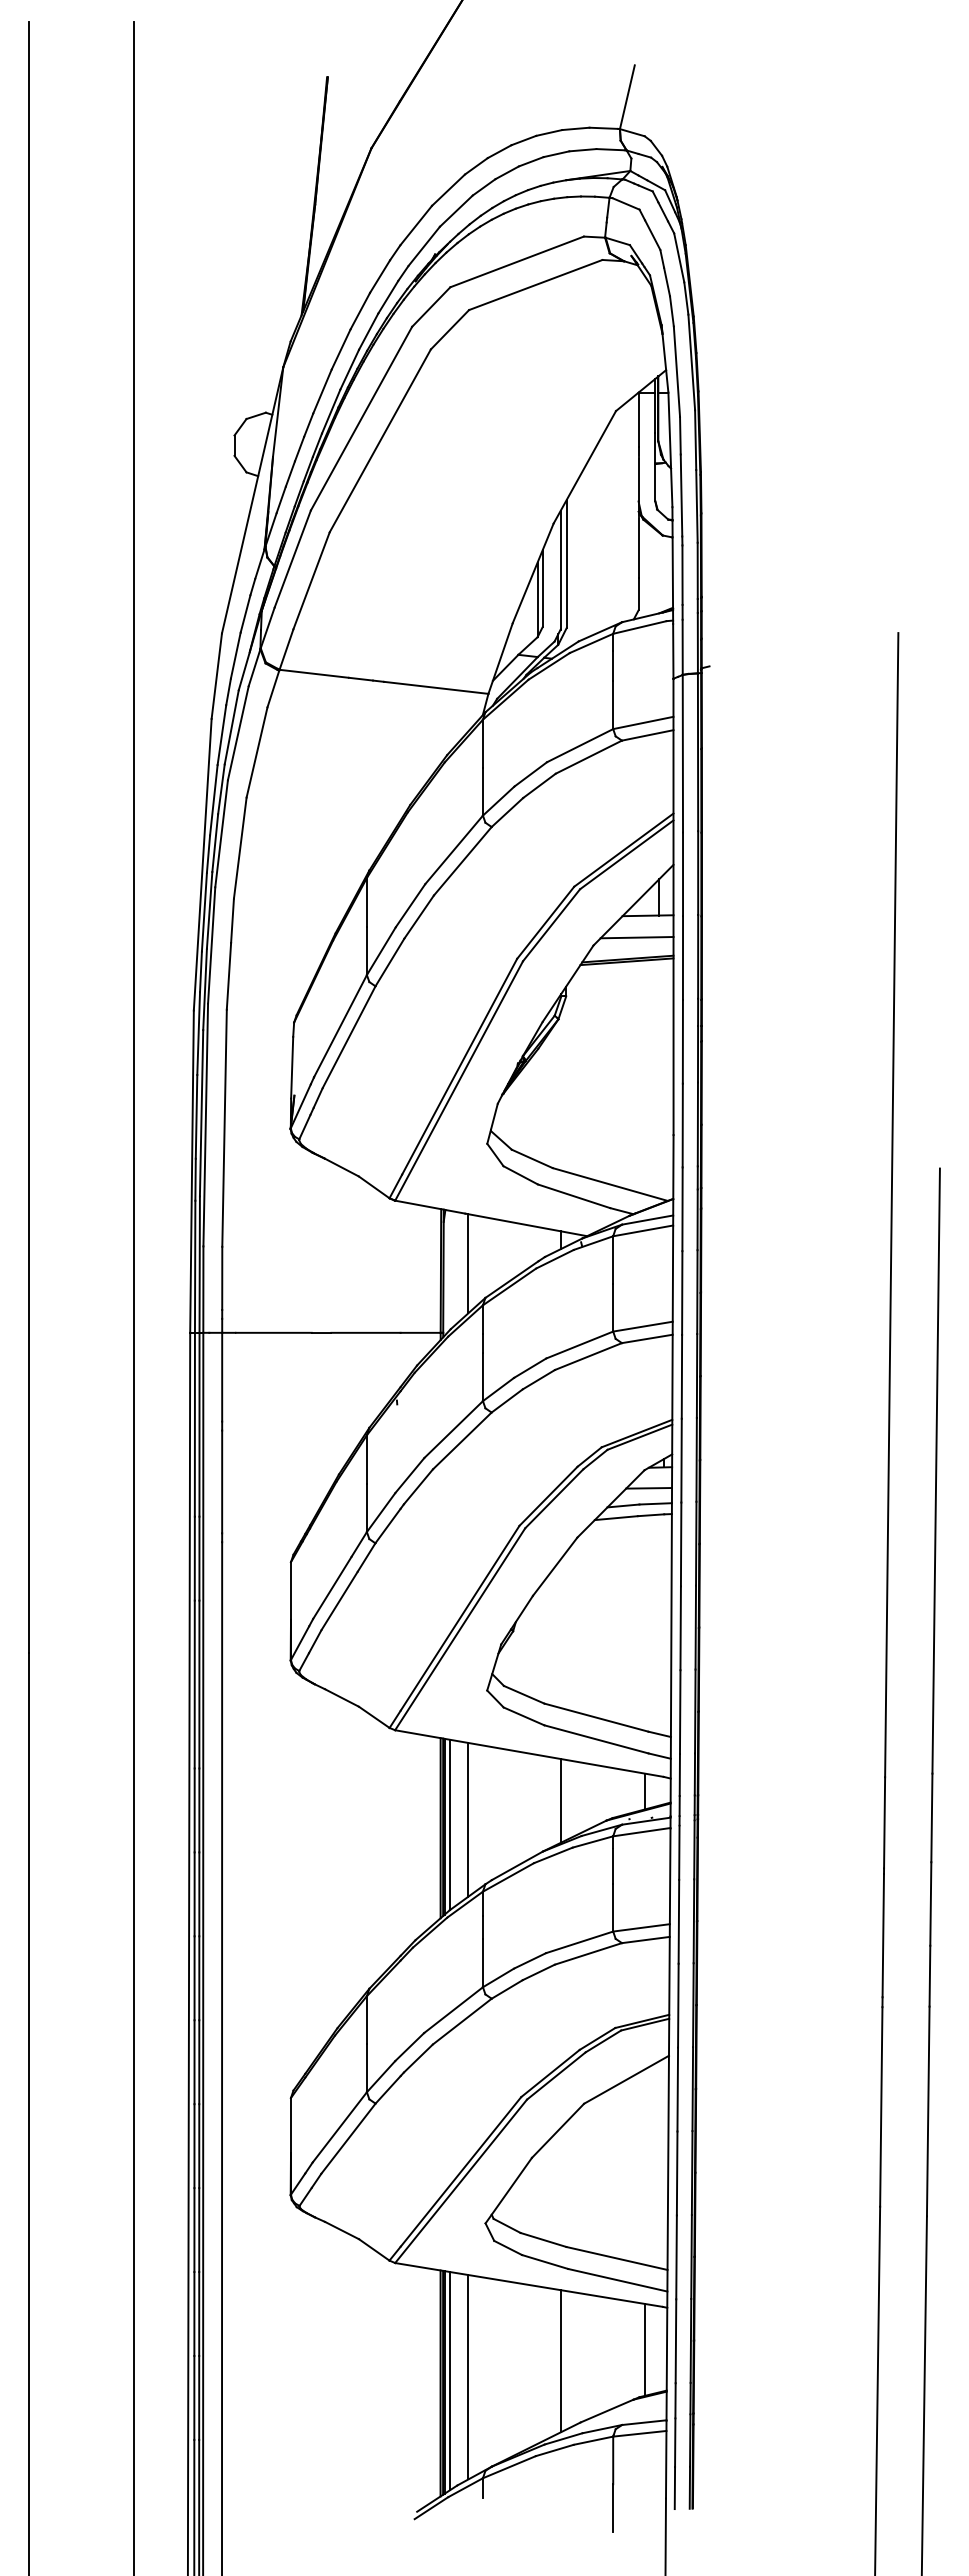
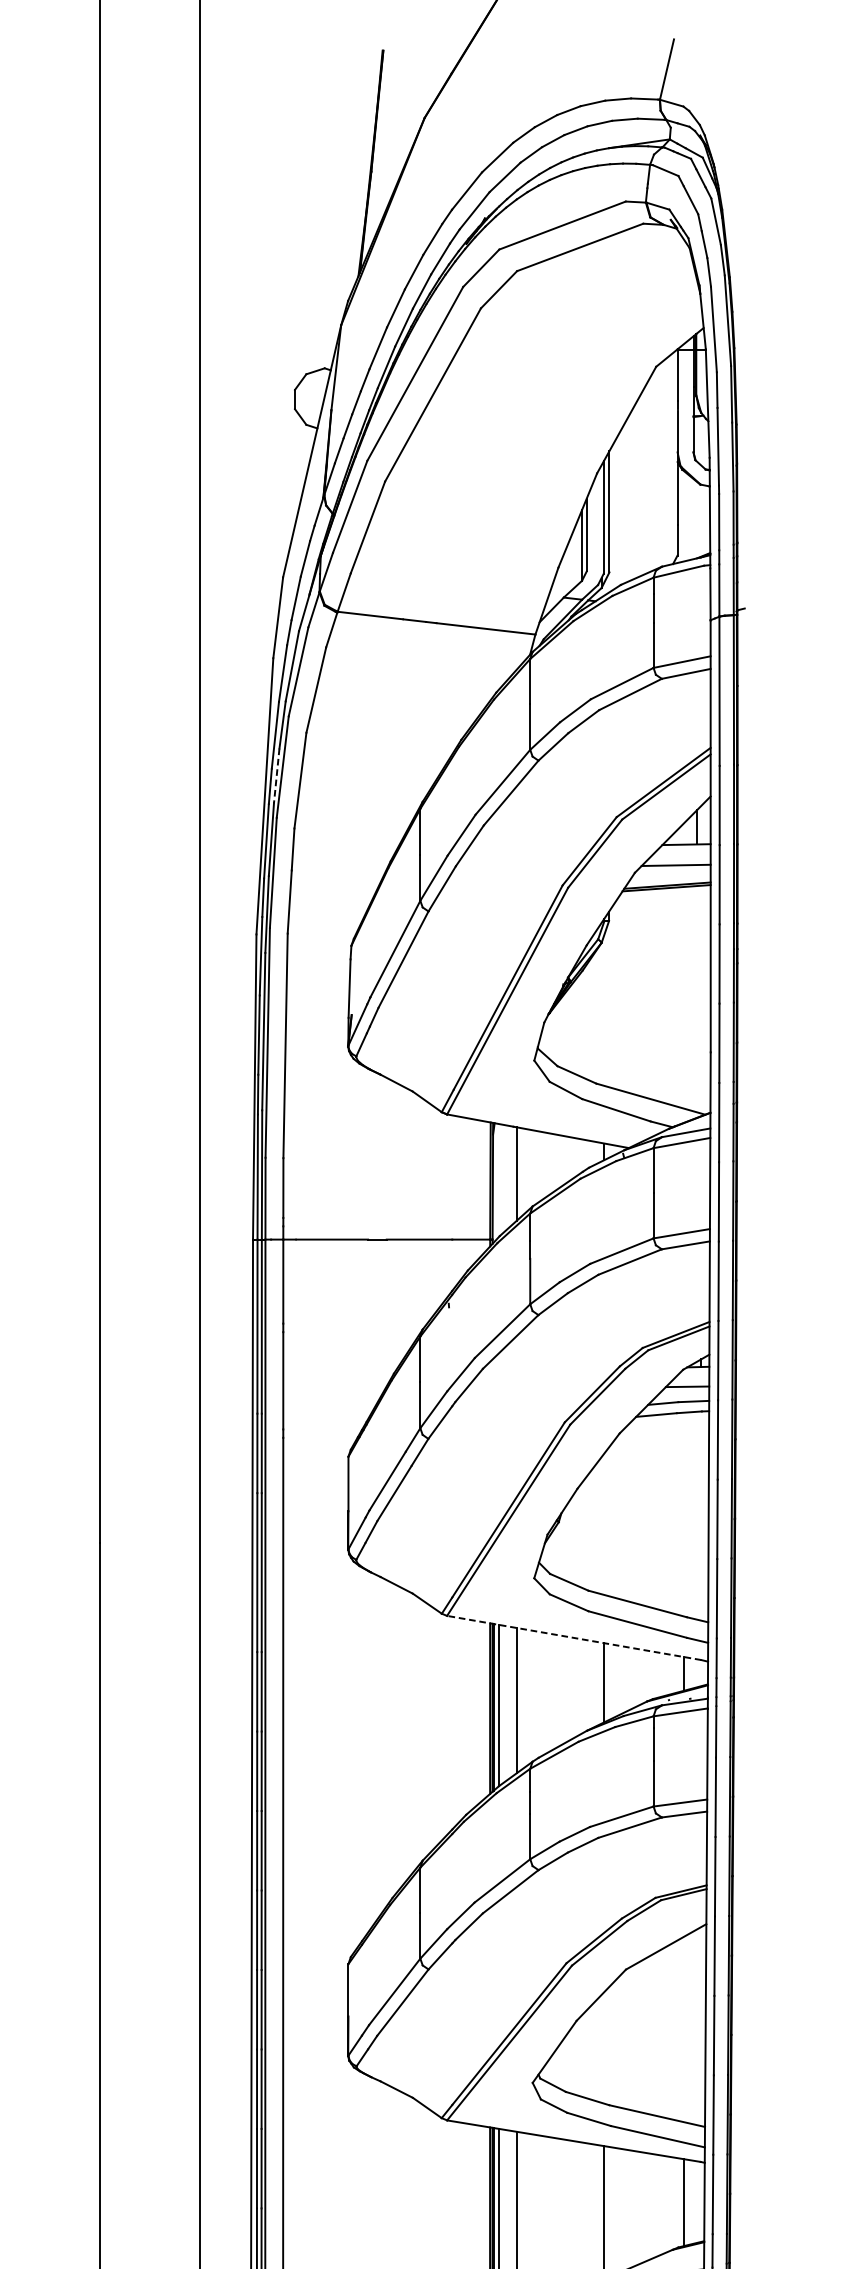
line: (215, 843) -> (276, 776), solid -> dashed
line: (528, 1753) -> (573, 1637), solid -> dashed

